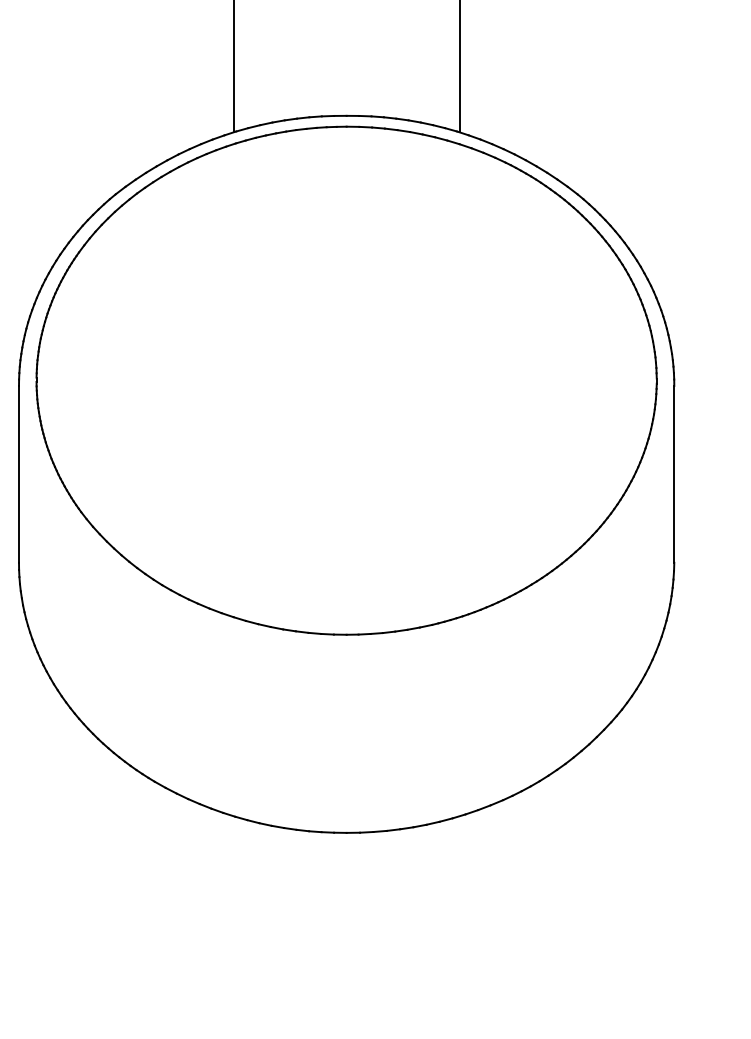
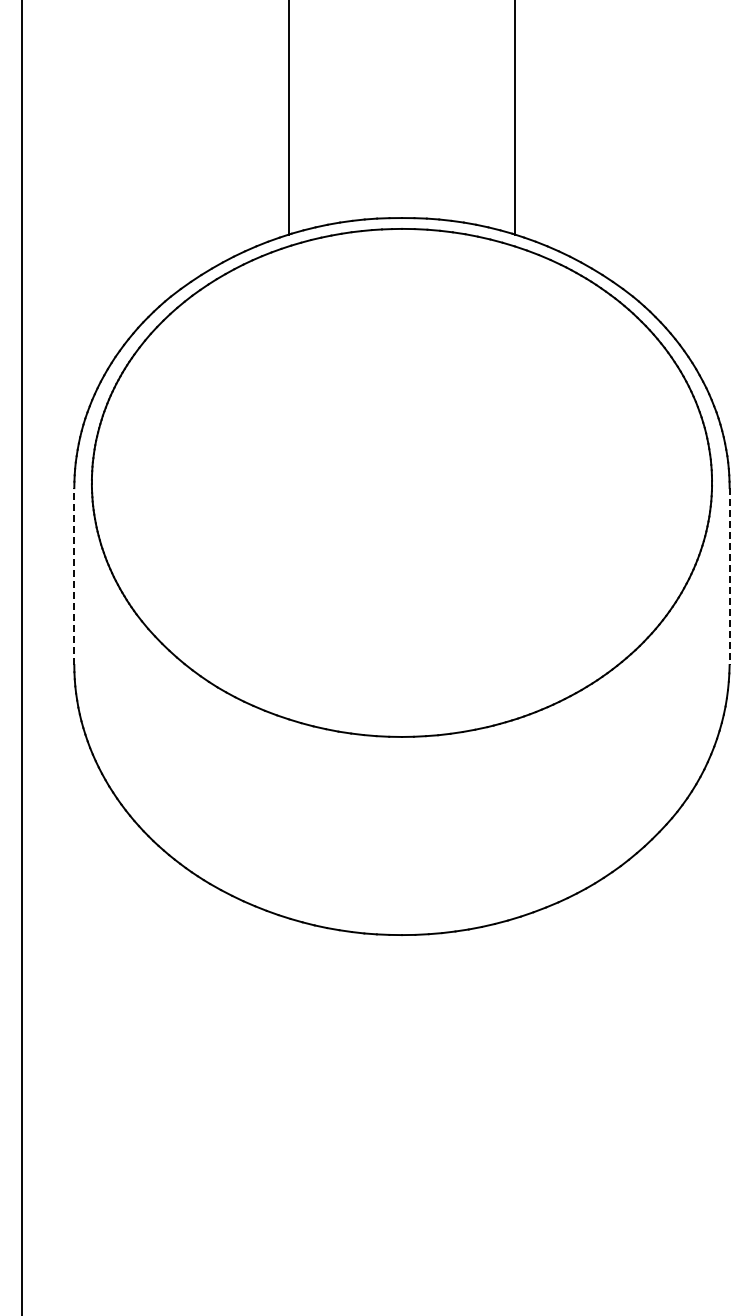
line: (19, 474) -> (74, 576), solid -> dashed
line: (674, 475) -> (729, 577), solid -> dashed

